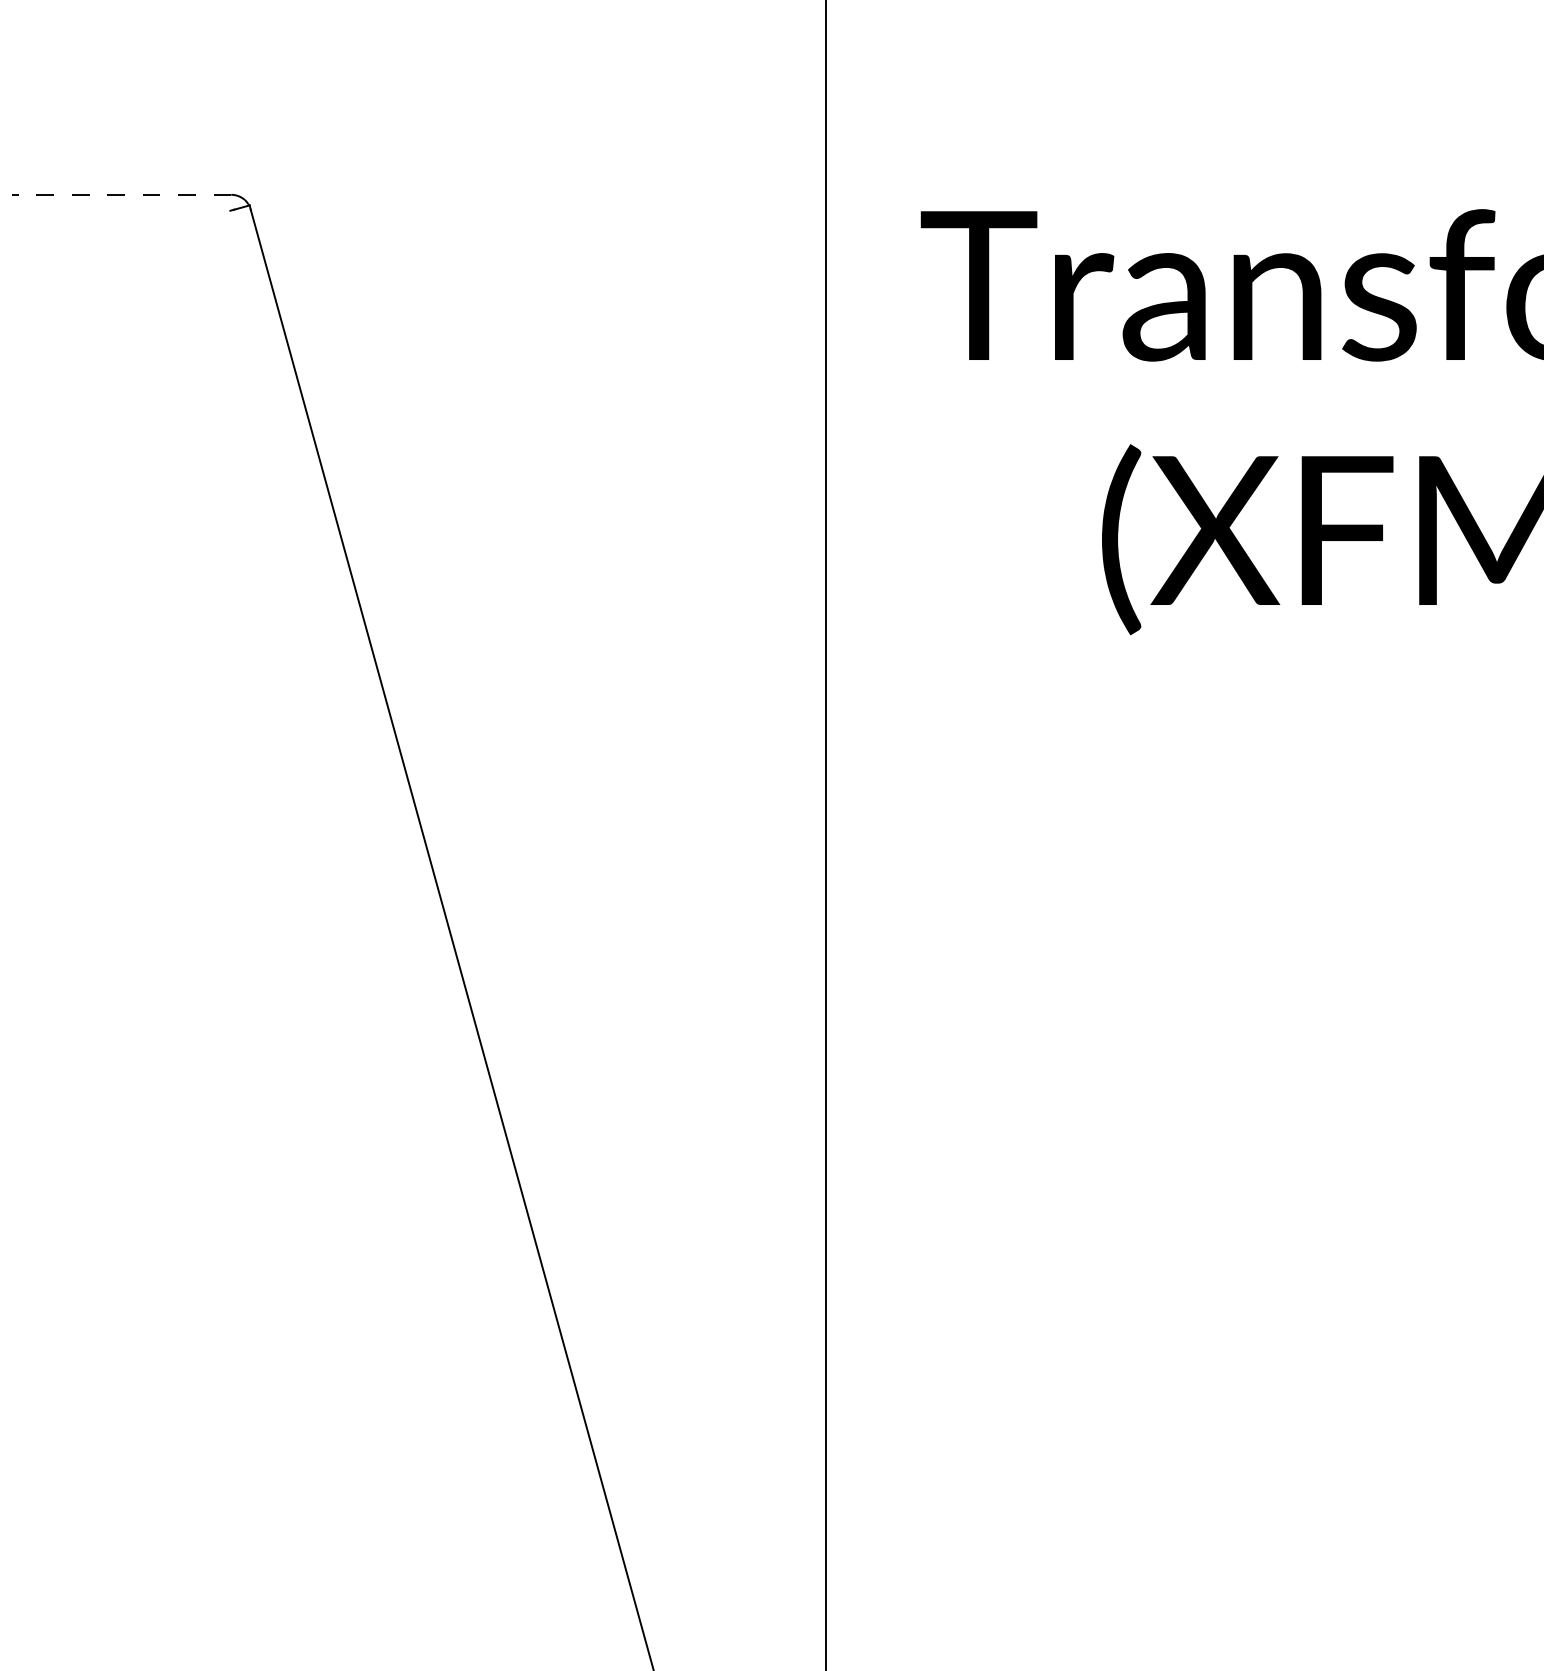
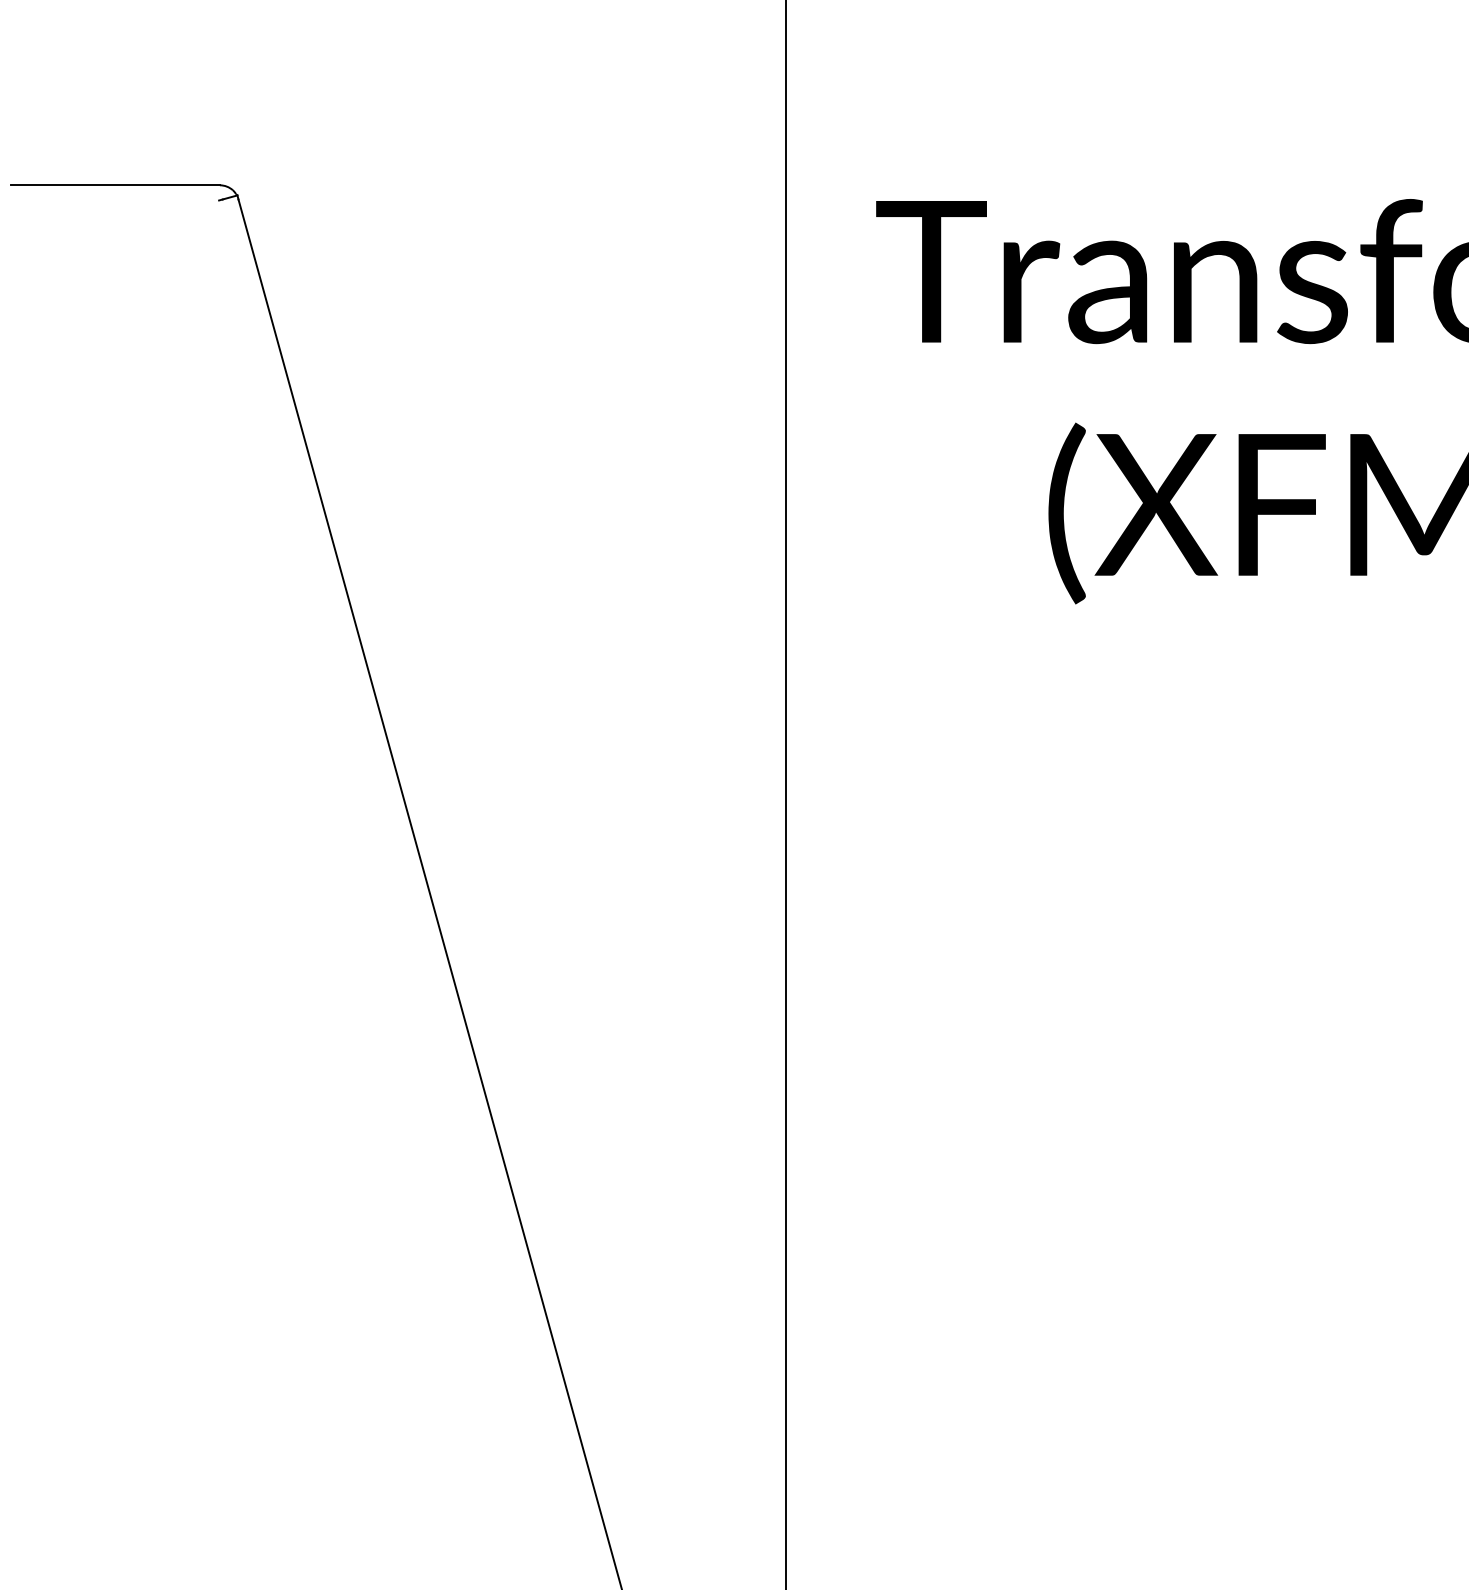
line: (121, 194) -> (115, 185), dashed -> solid

